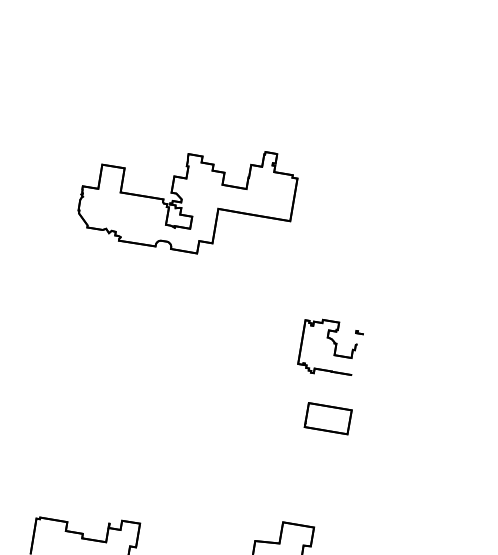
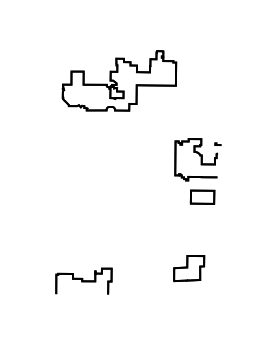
part: (187, 195) -> (119, 80), moved
part: (329, 347) -> (197, 159), size x1.43

